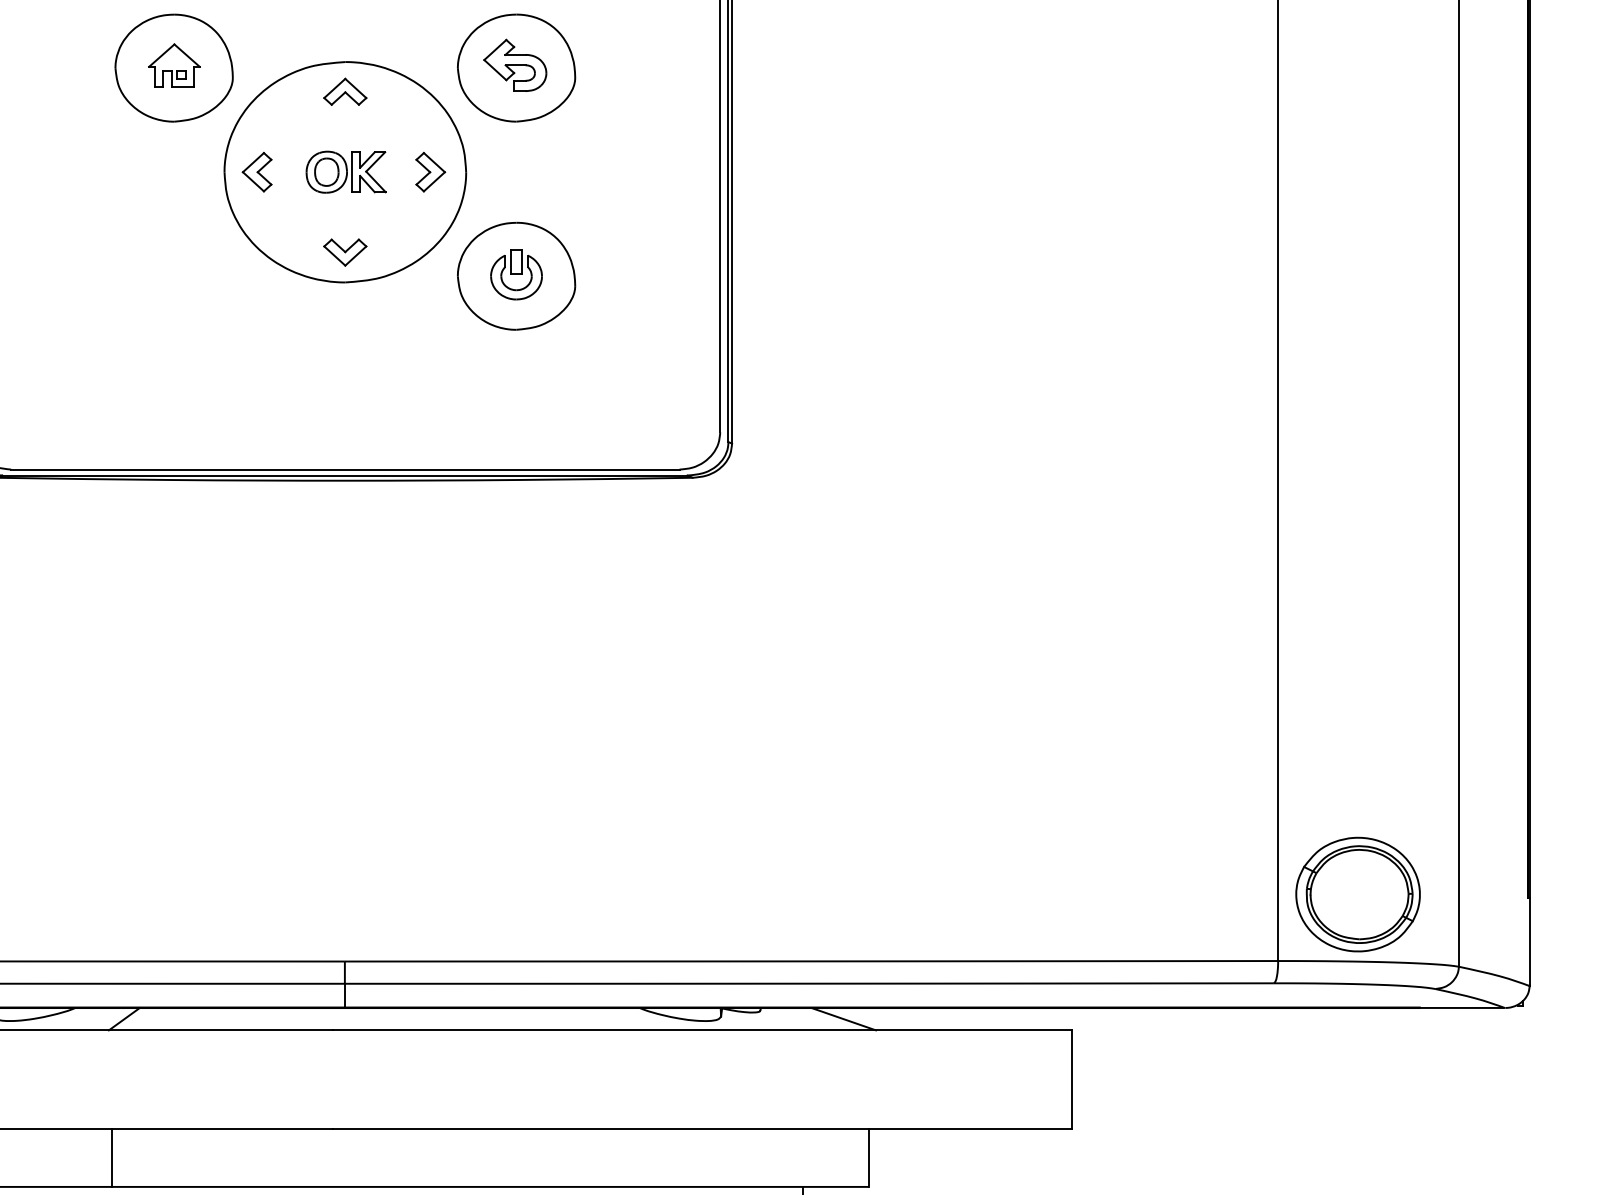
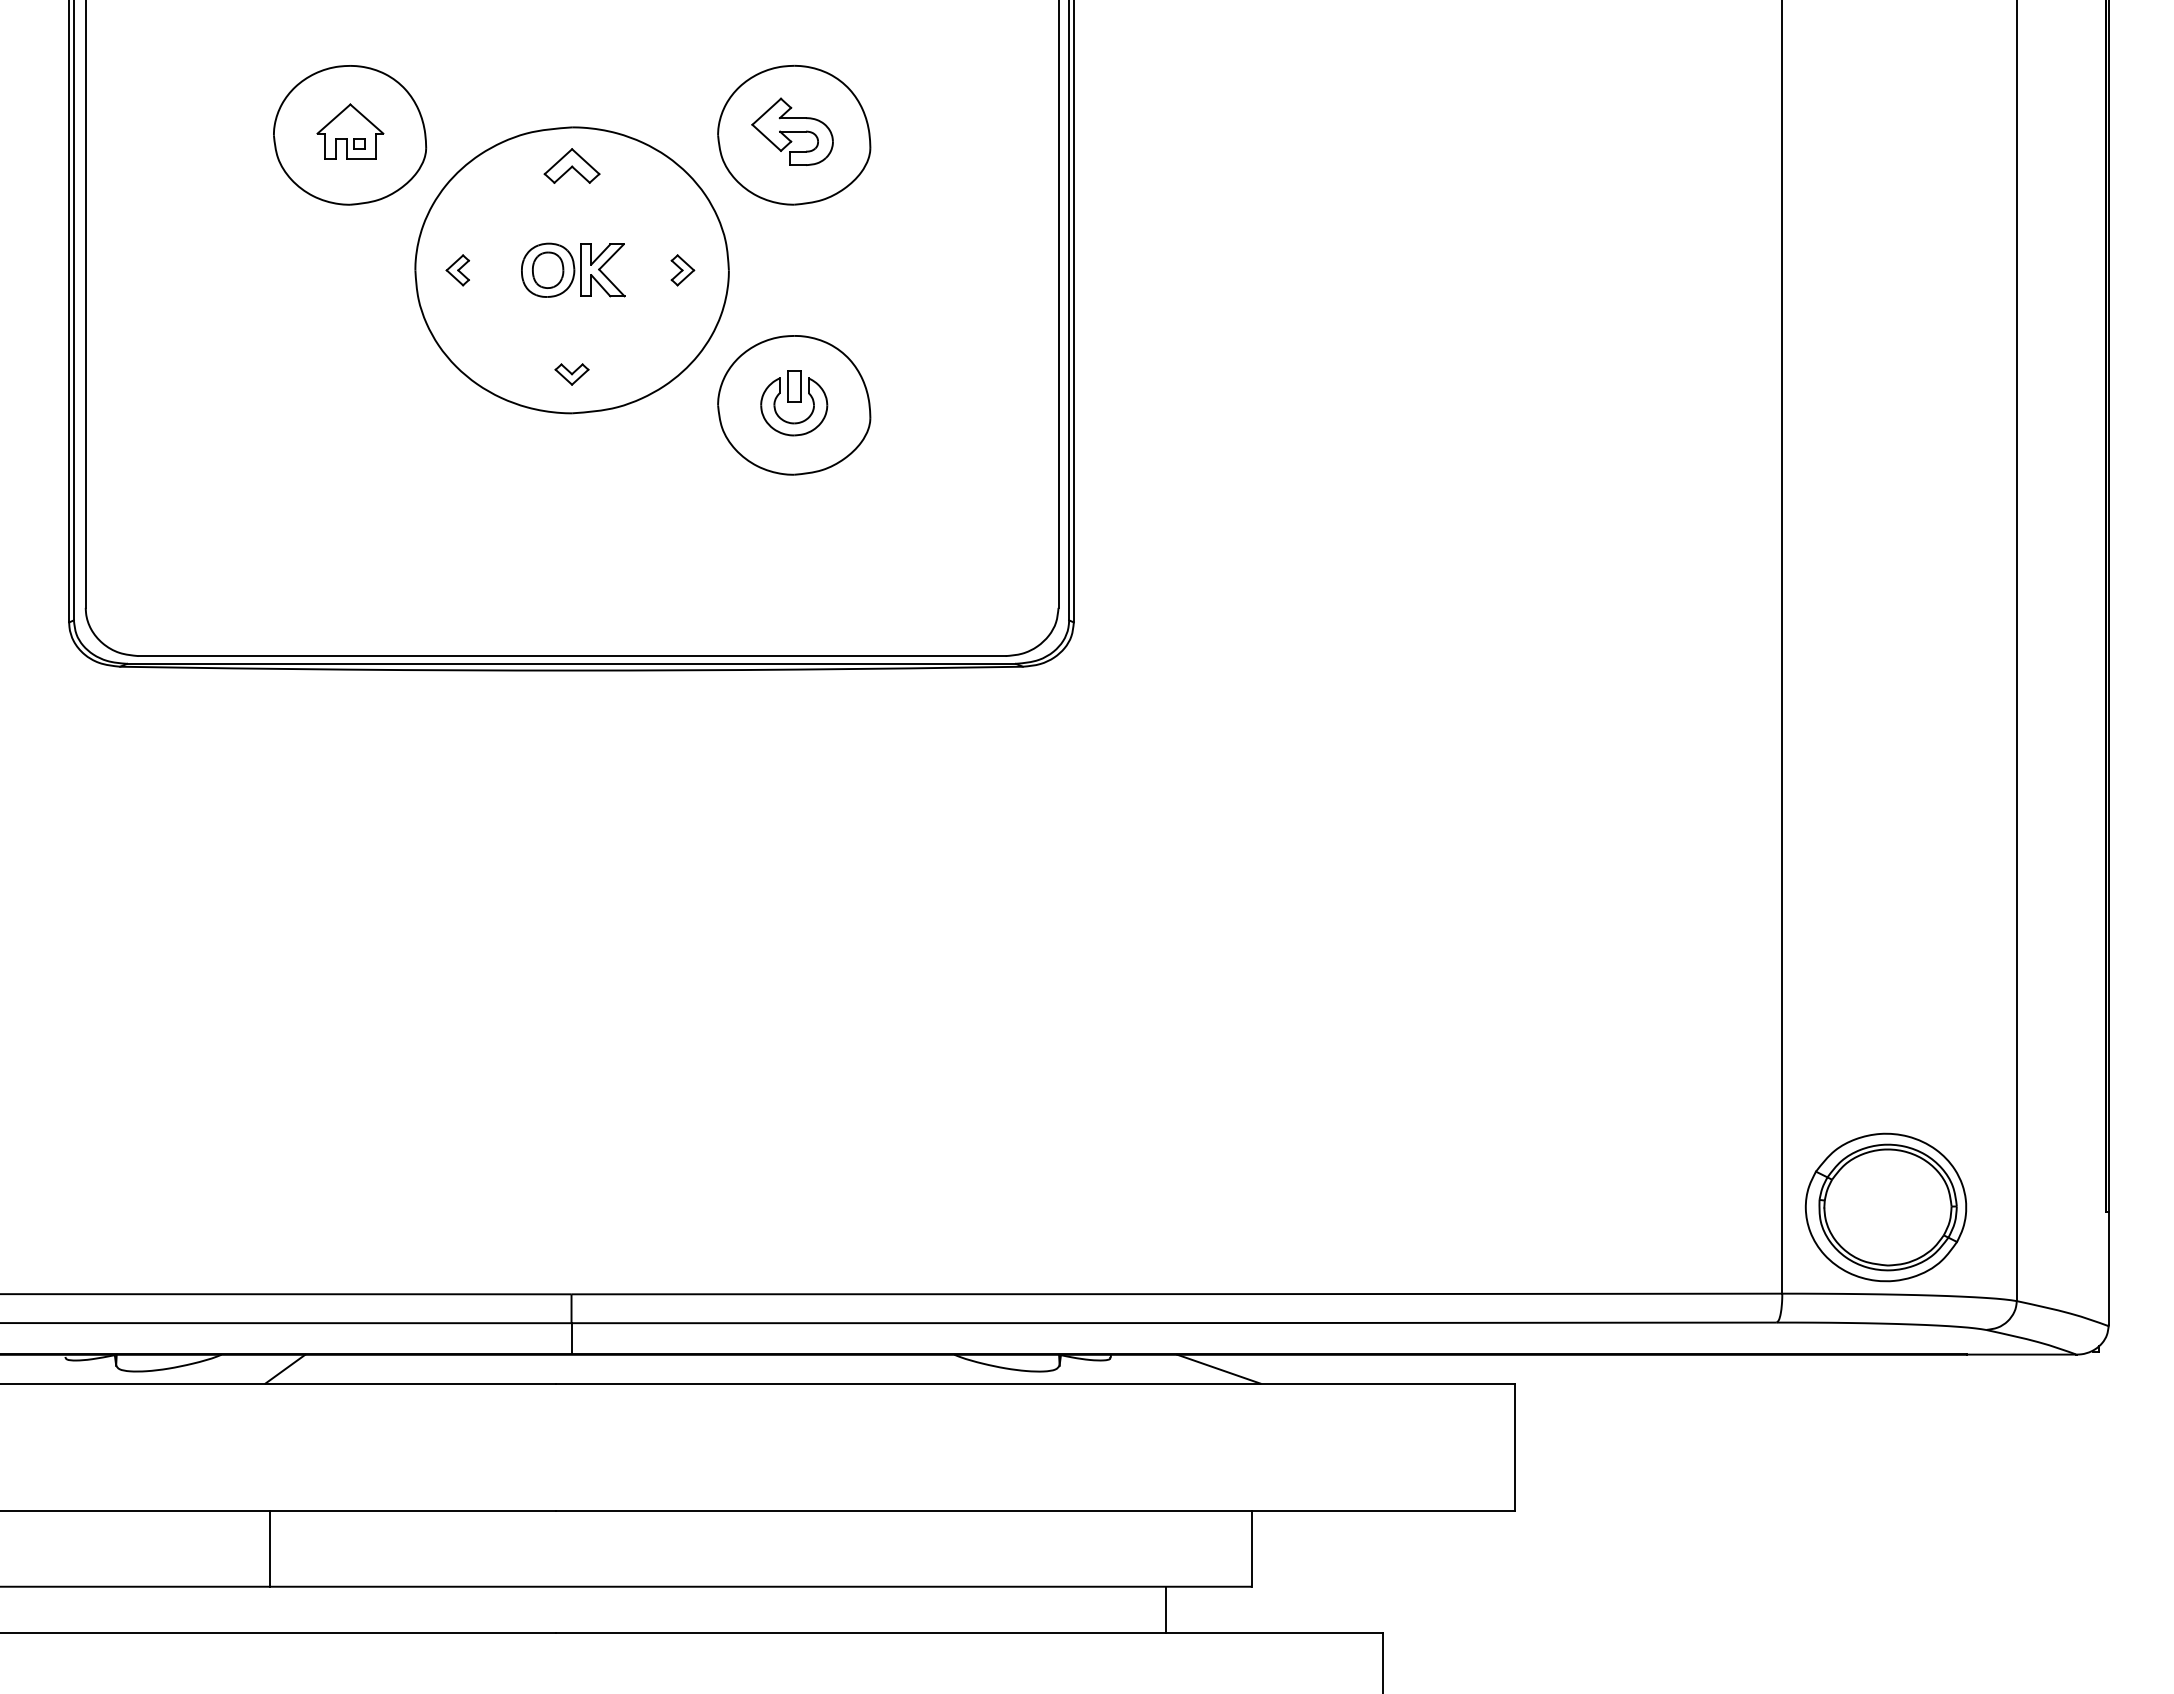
part: (256, 172) -> (457, 270), size x0.6
part: (430, 172) -> (682, 270), size x0.6
part: (344, 252) -> (571, 374), size x0.6

